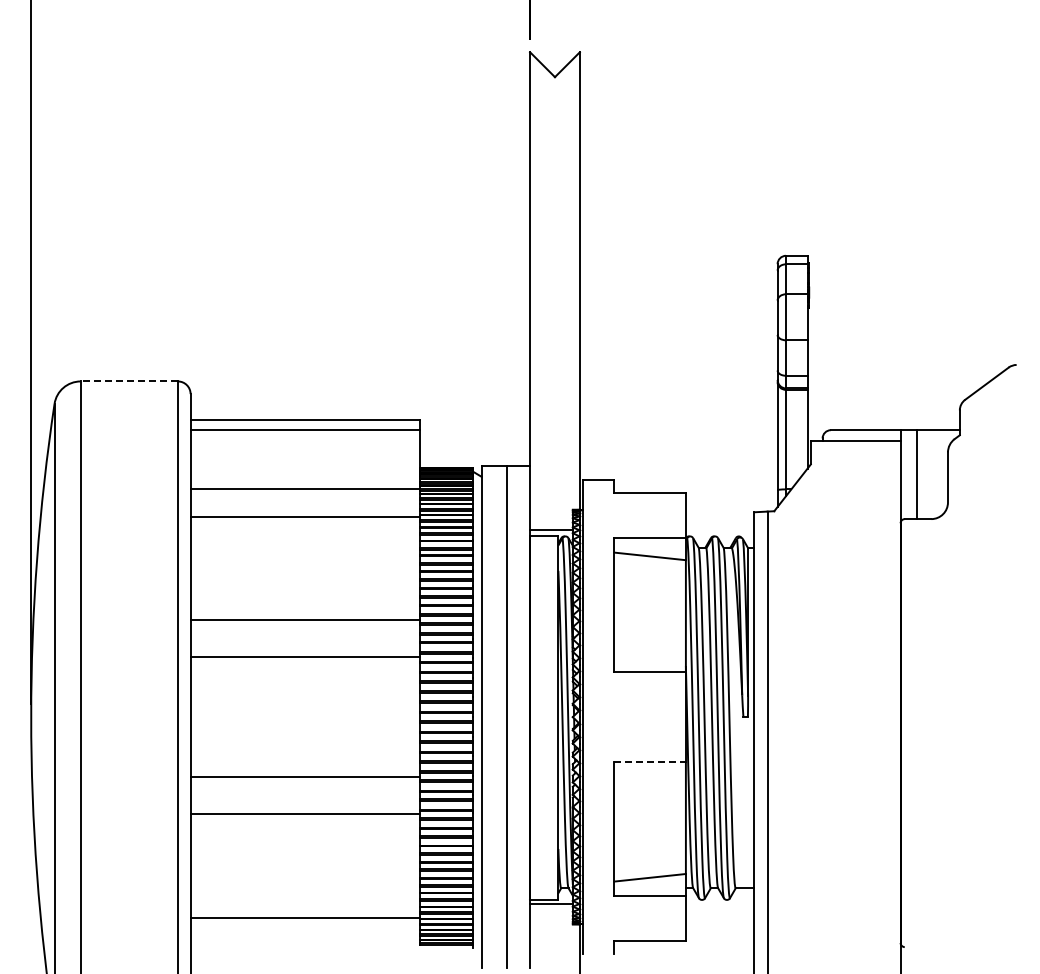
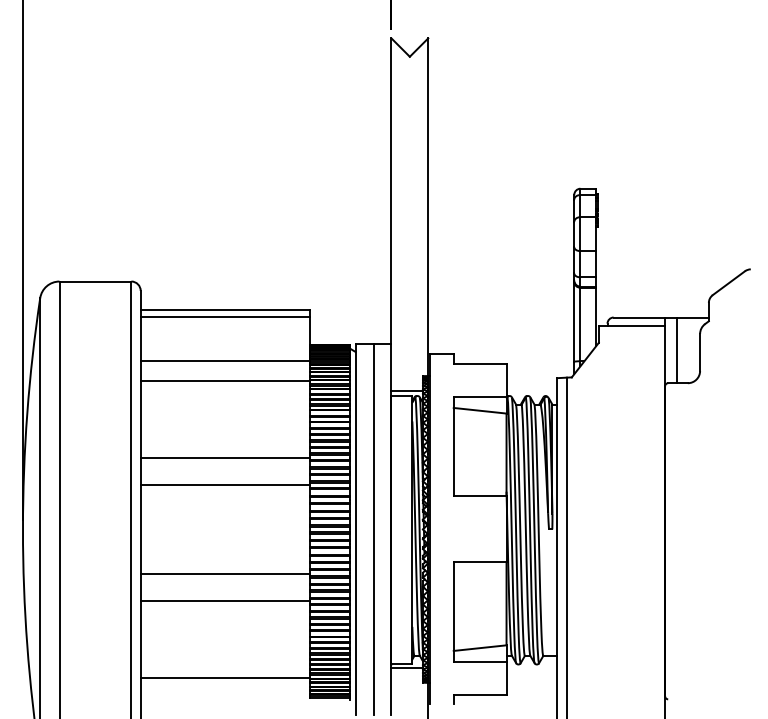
line: (129, 381) -> (95, 281), dashed -> solid
line: (650, 761) -> (480, 562), dashed -> solid

